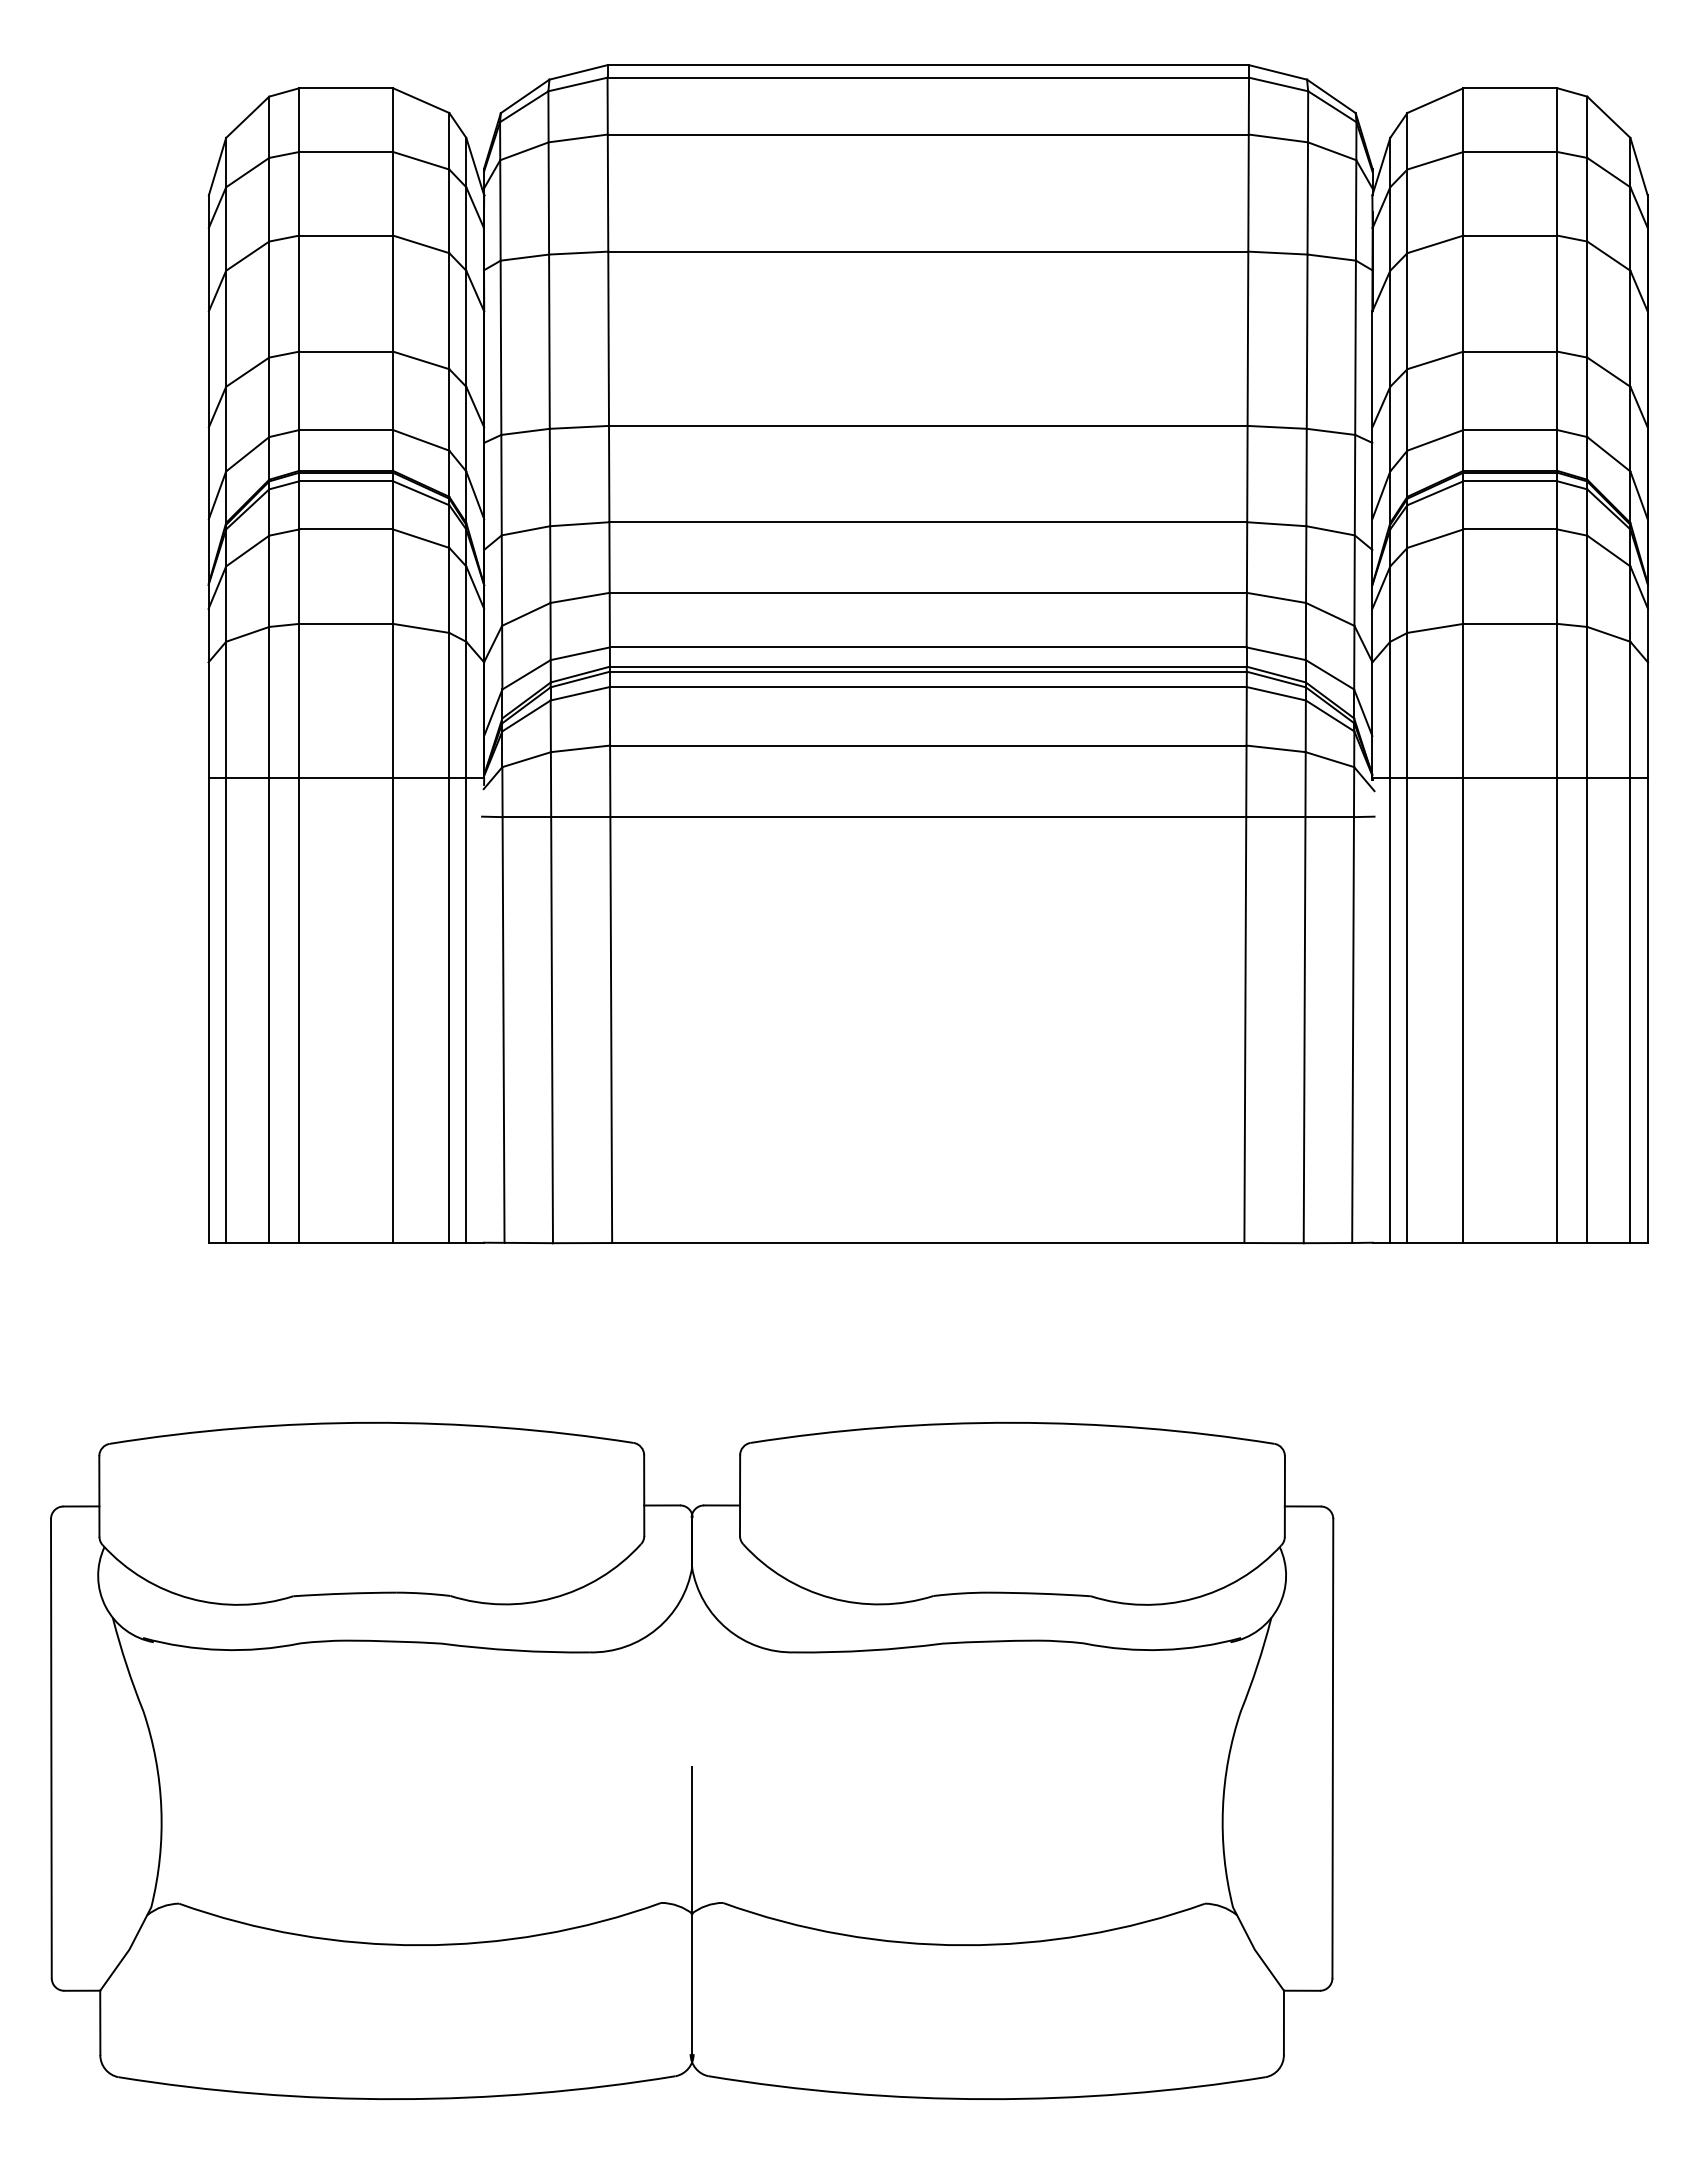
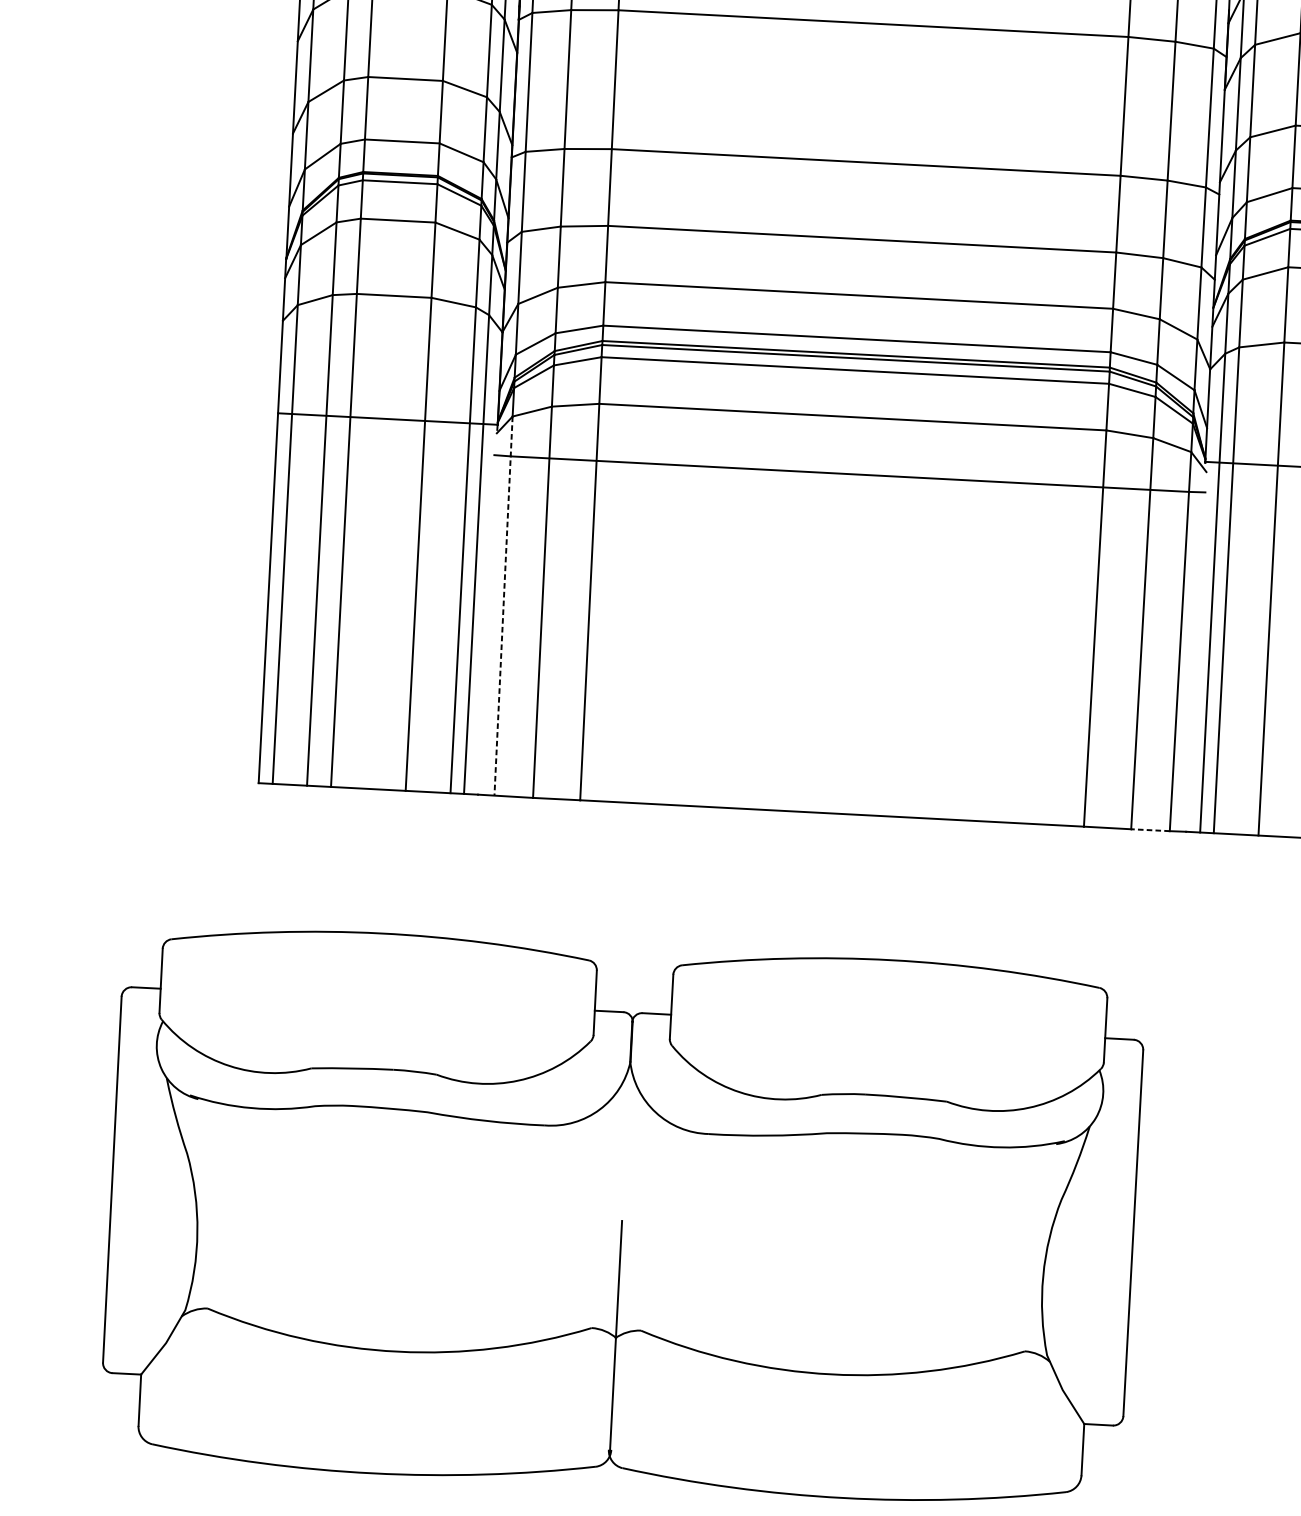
line: (503, 1005) -> (503, 606), solid -> dashed
line: (1327, 1243) -> (1150, 830), solid -> dashed

